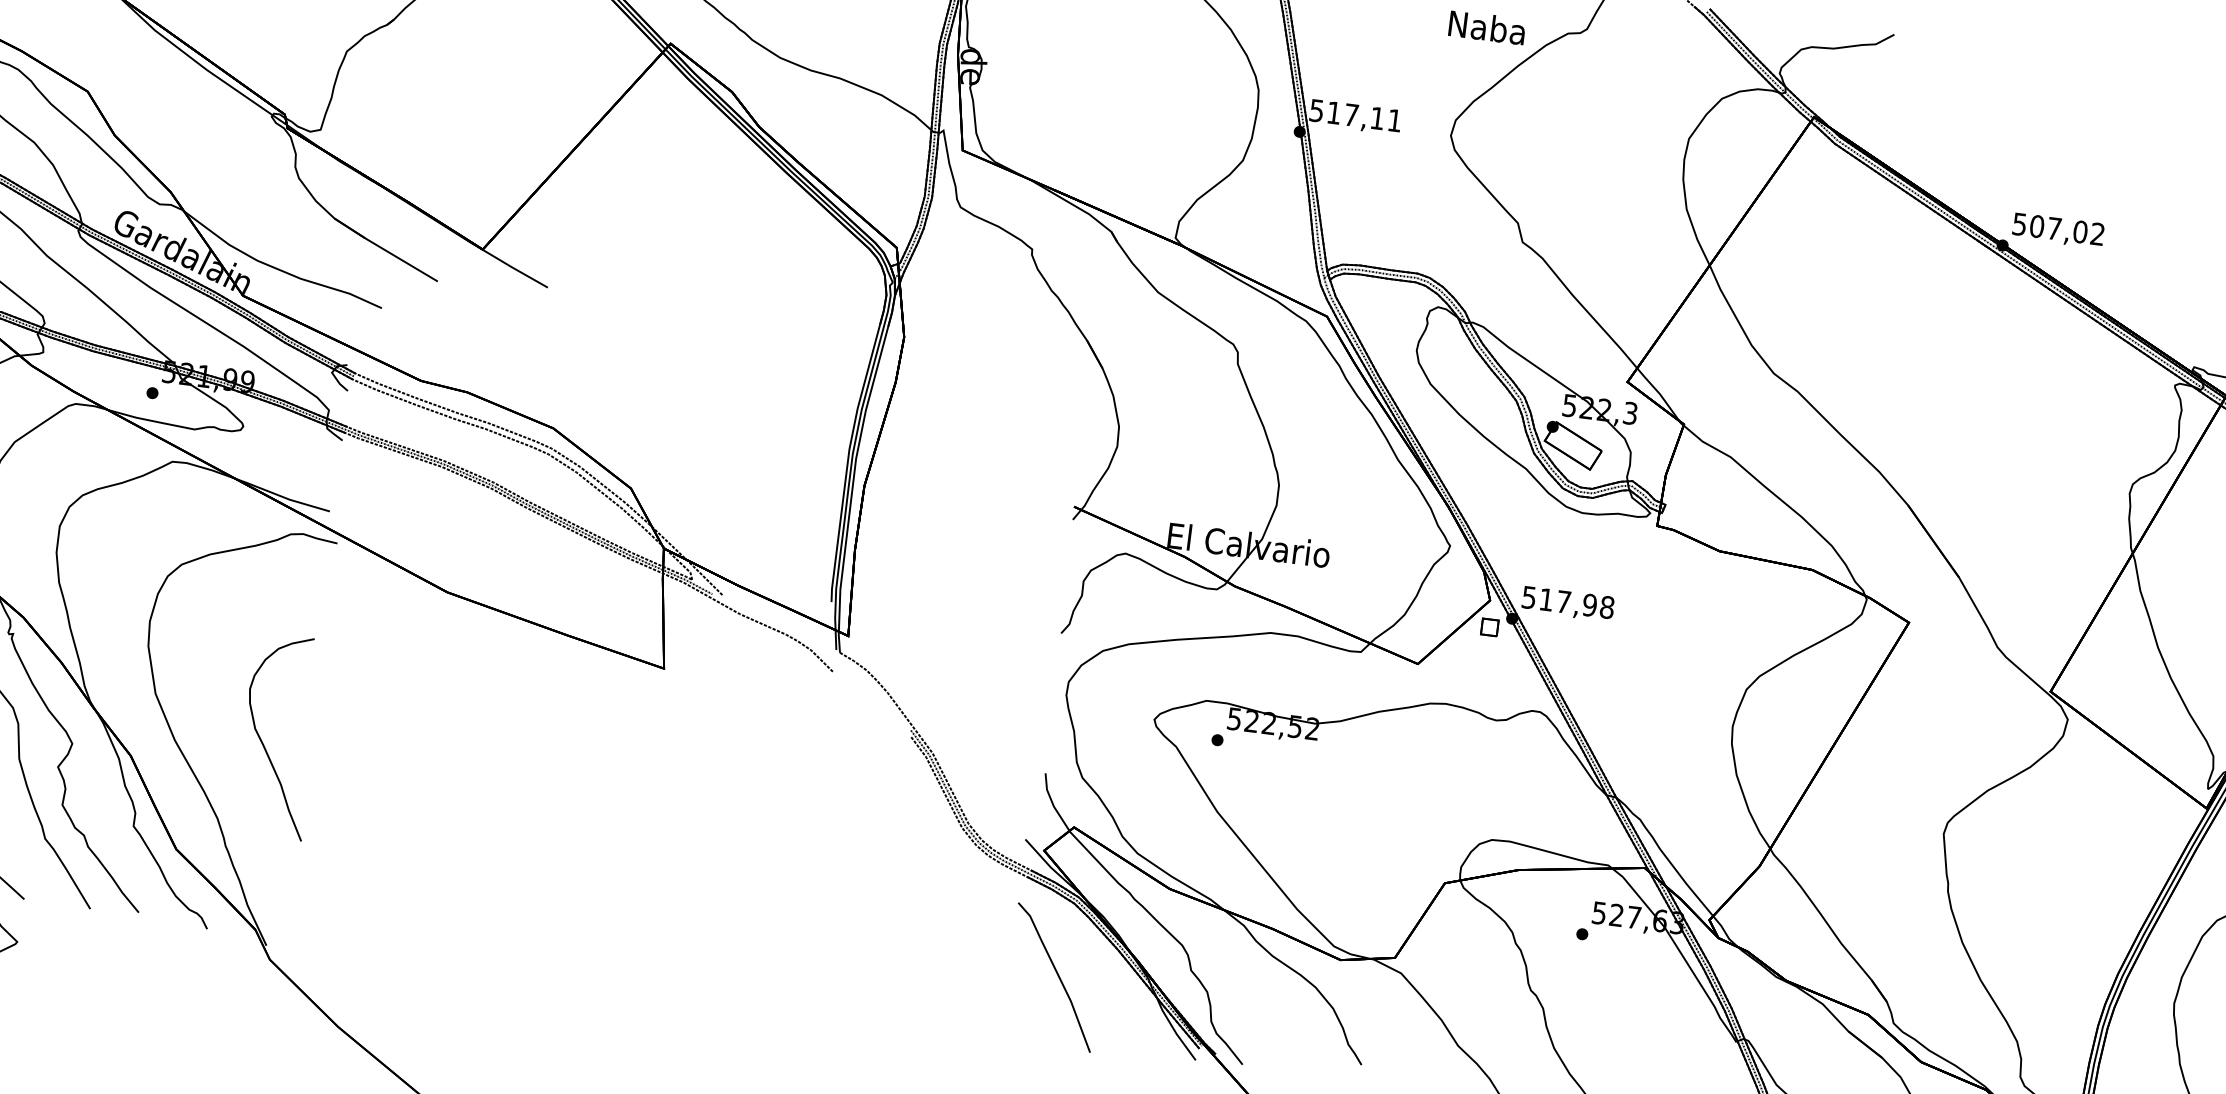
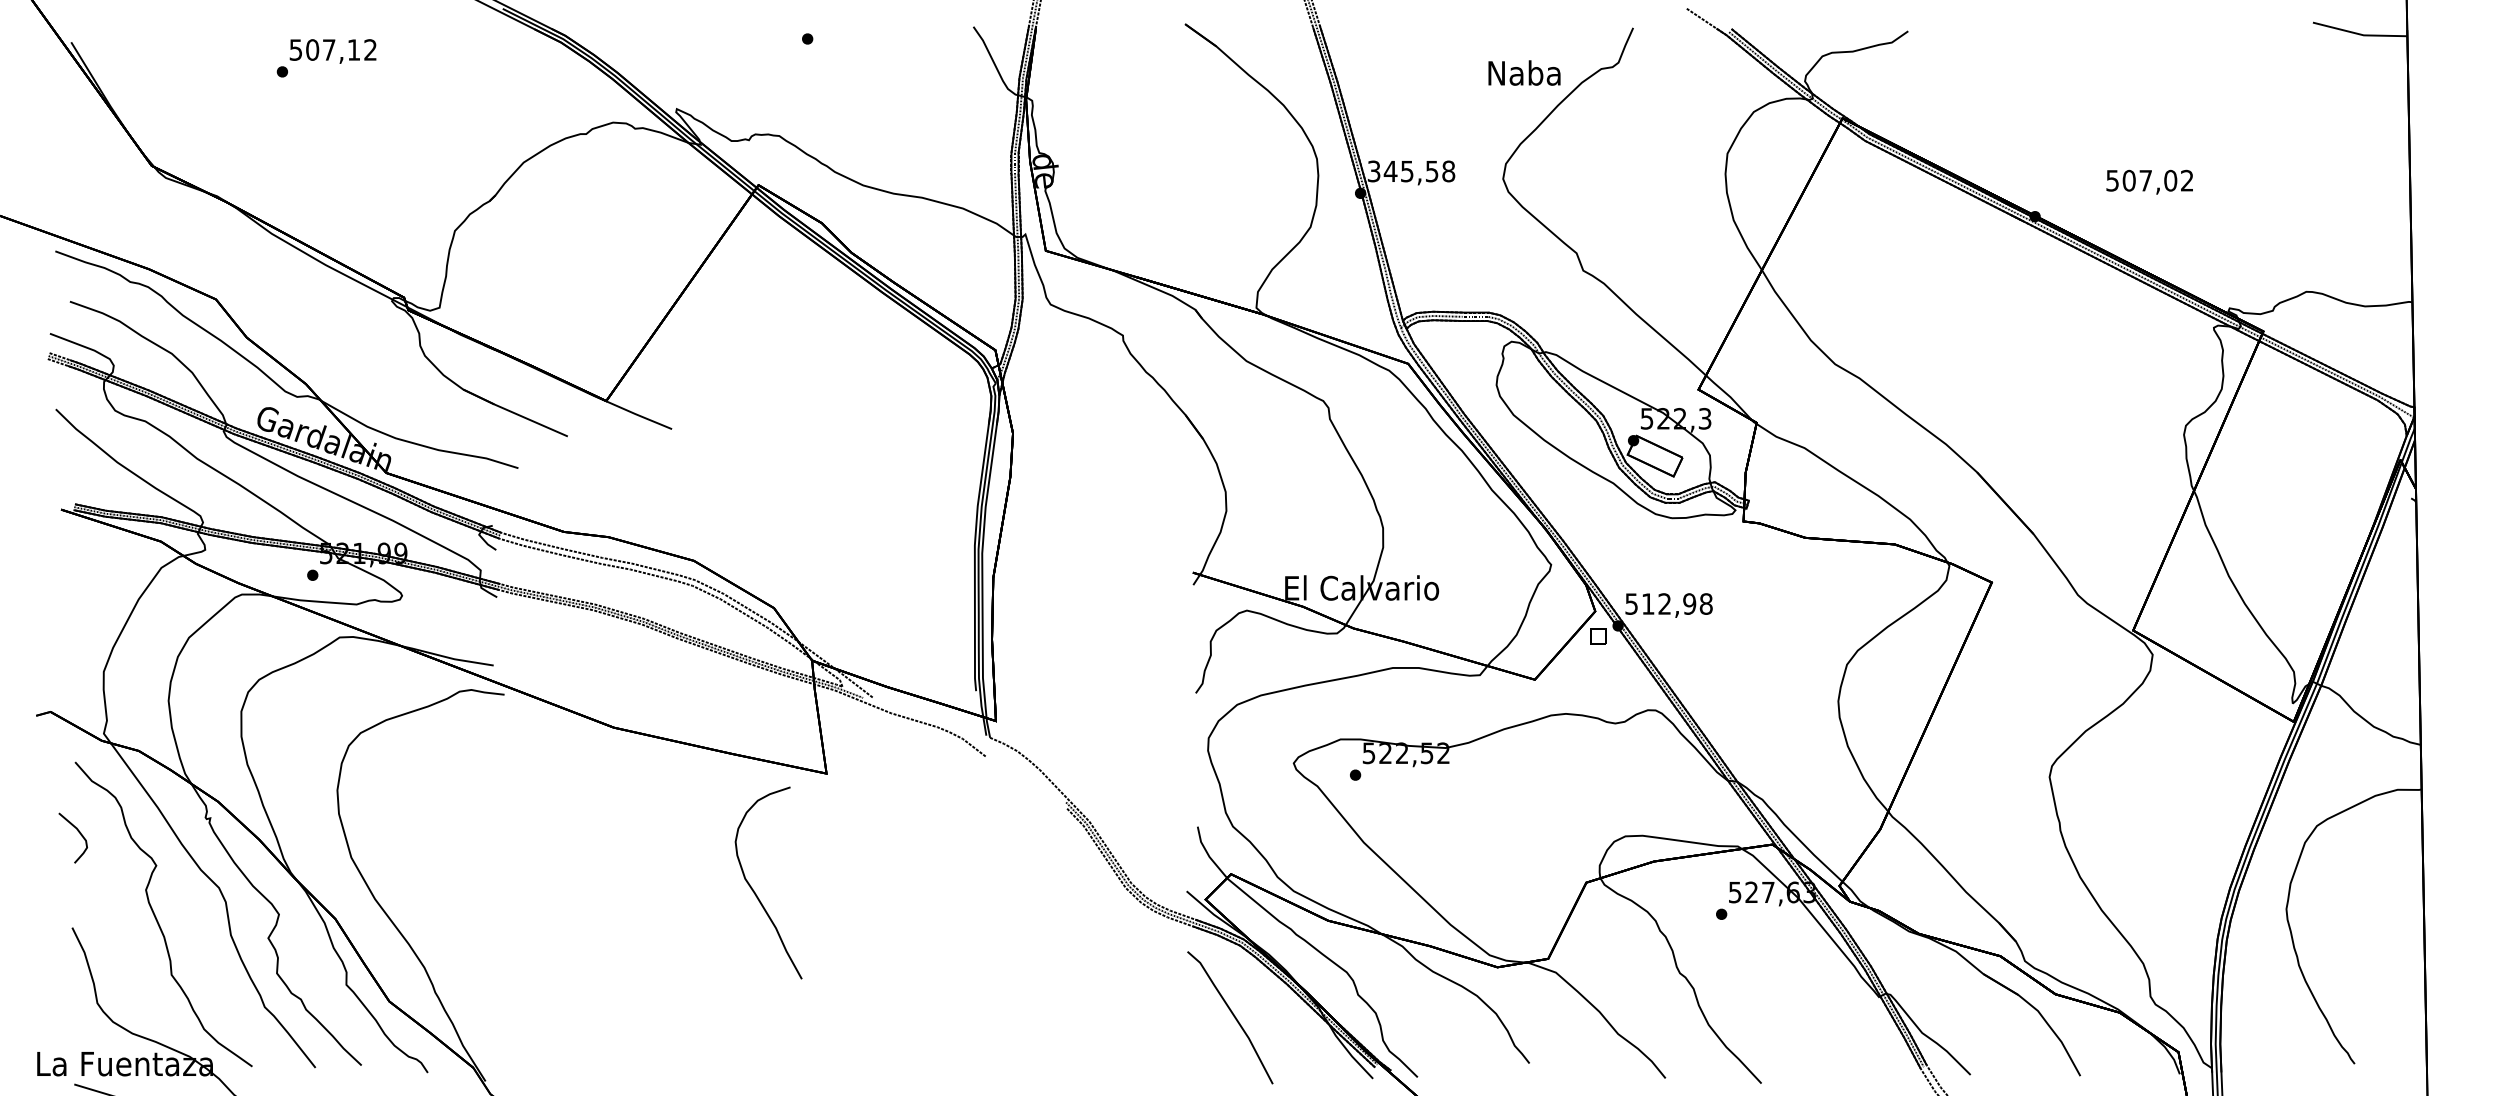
text: (1355, 115) -> (1411, 171), 517,11 -> 345,58
text: (2058, 229) -> (2149, 181), moved
text: (1563, 601) -> (1664, 603), 517,98 -> 512,98
curve: (263, 742) -> (754, 890), moved

